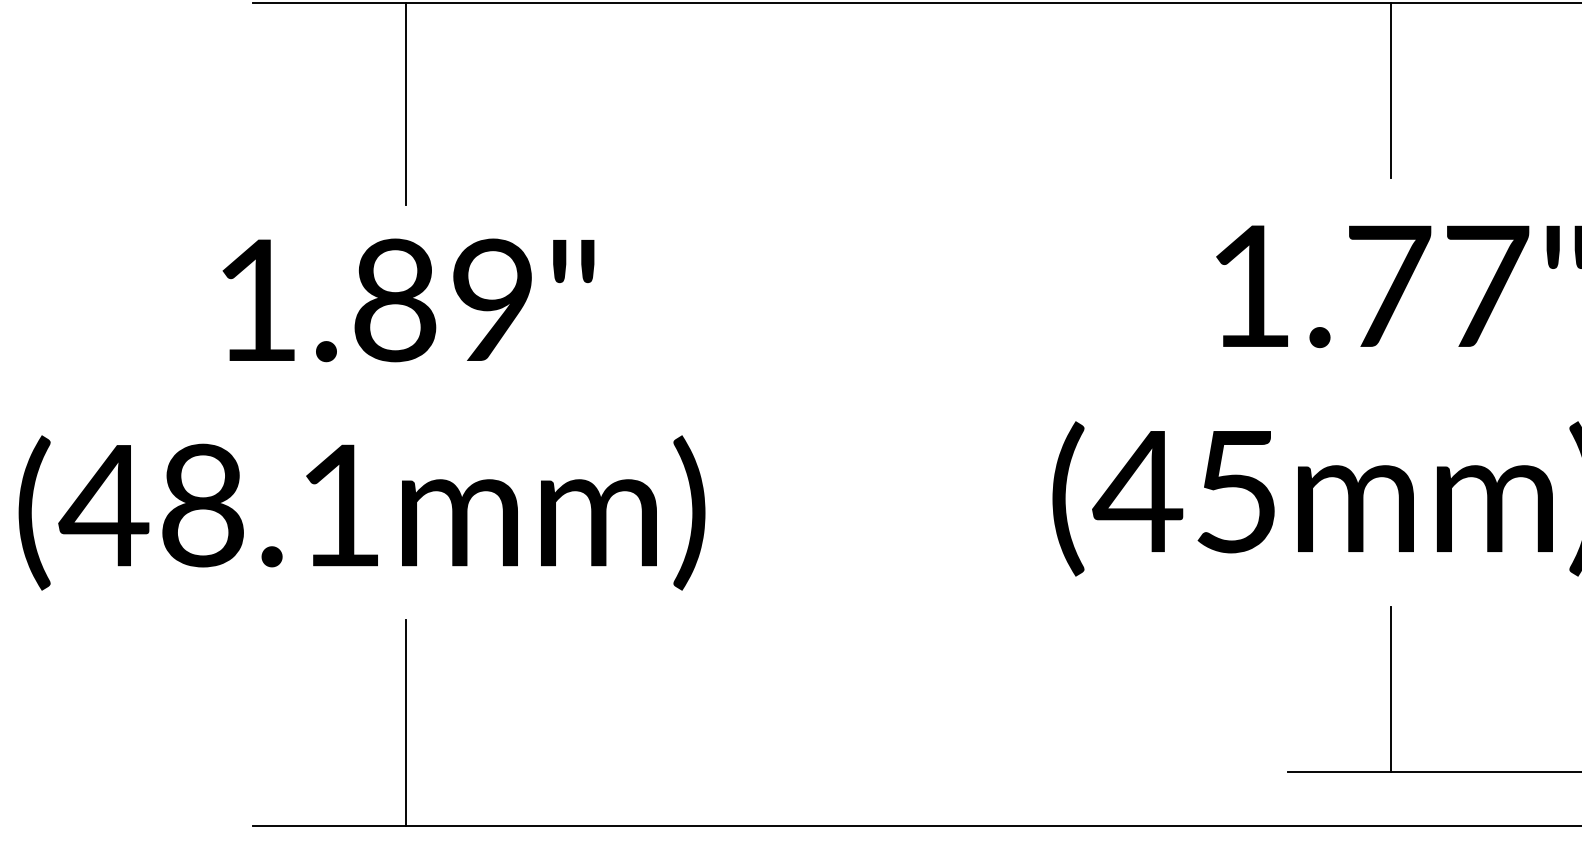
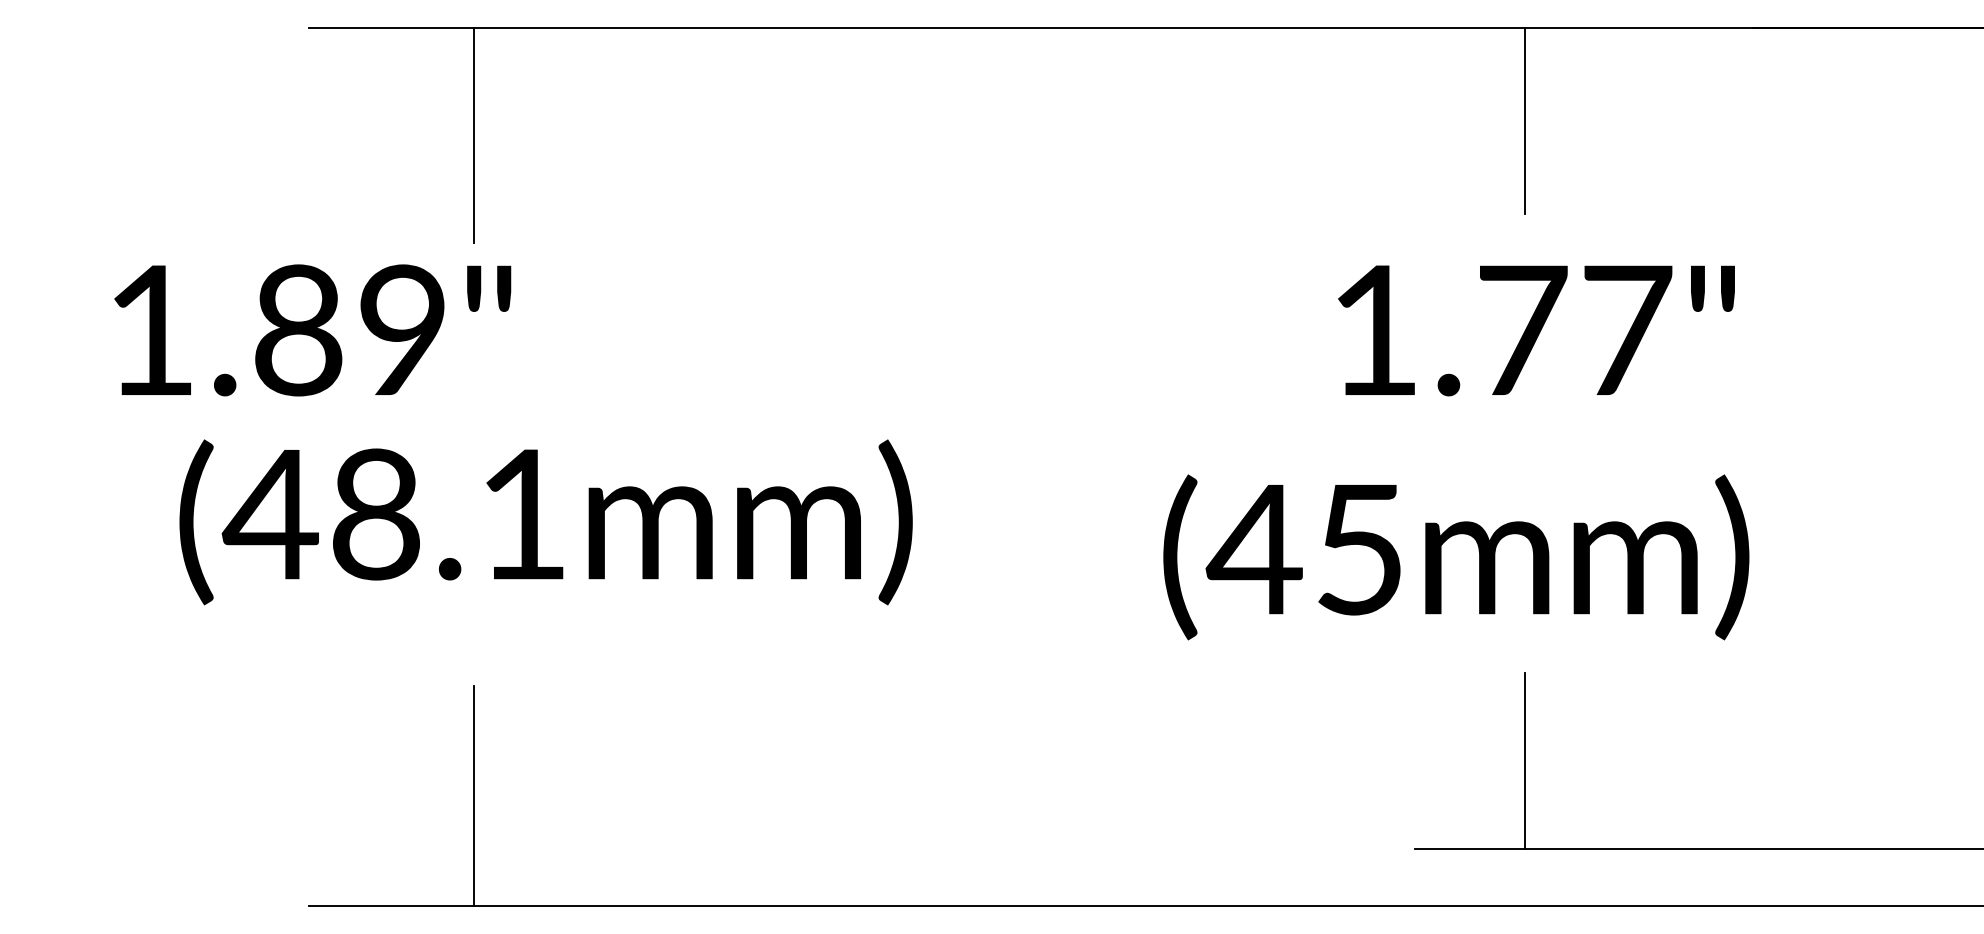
text: (408, 300) -> (312, 330), moved
text: (361, 513) -> (545, 522), moved

